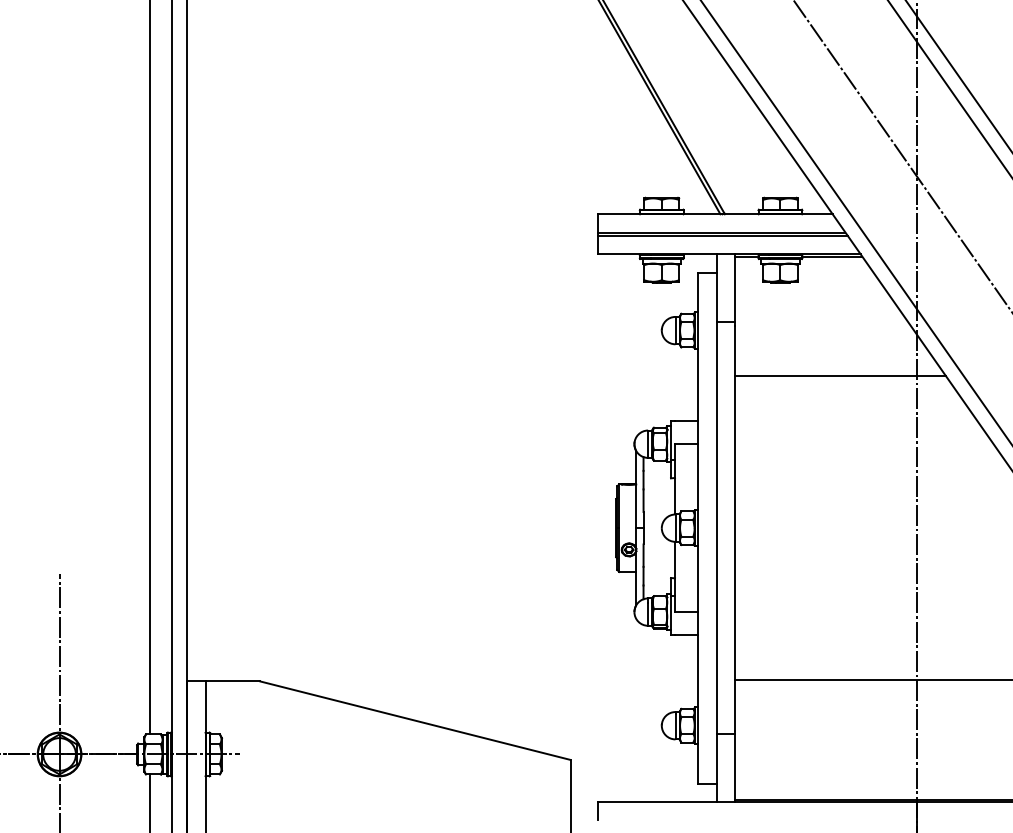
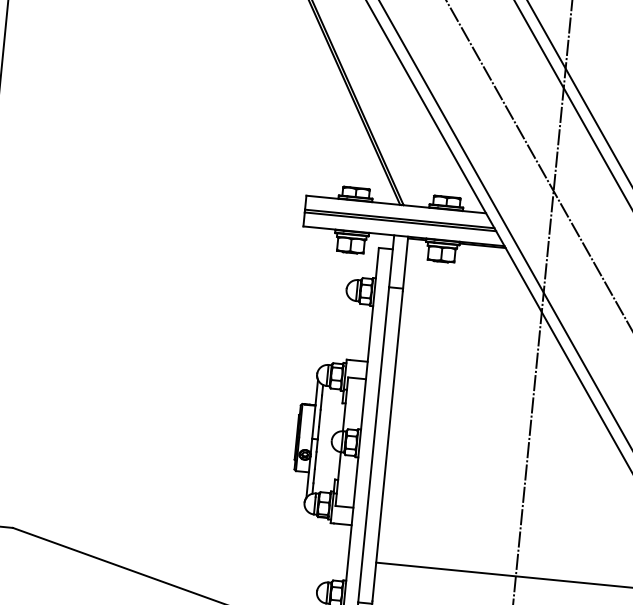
line: (839, 376) -> (479, 338), removed

